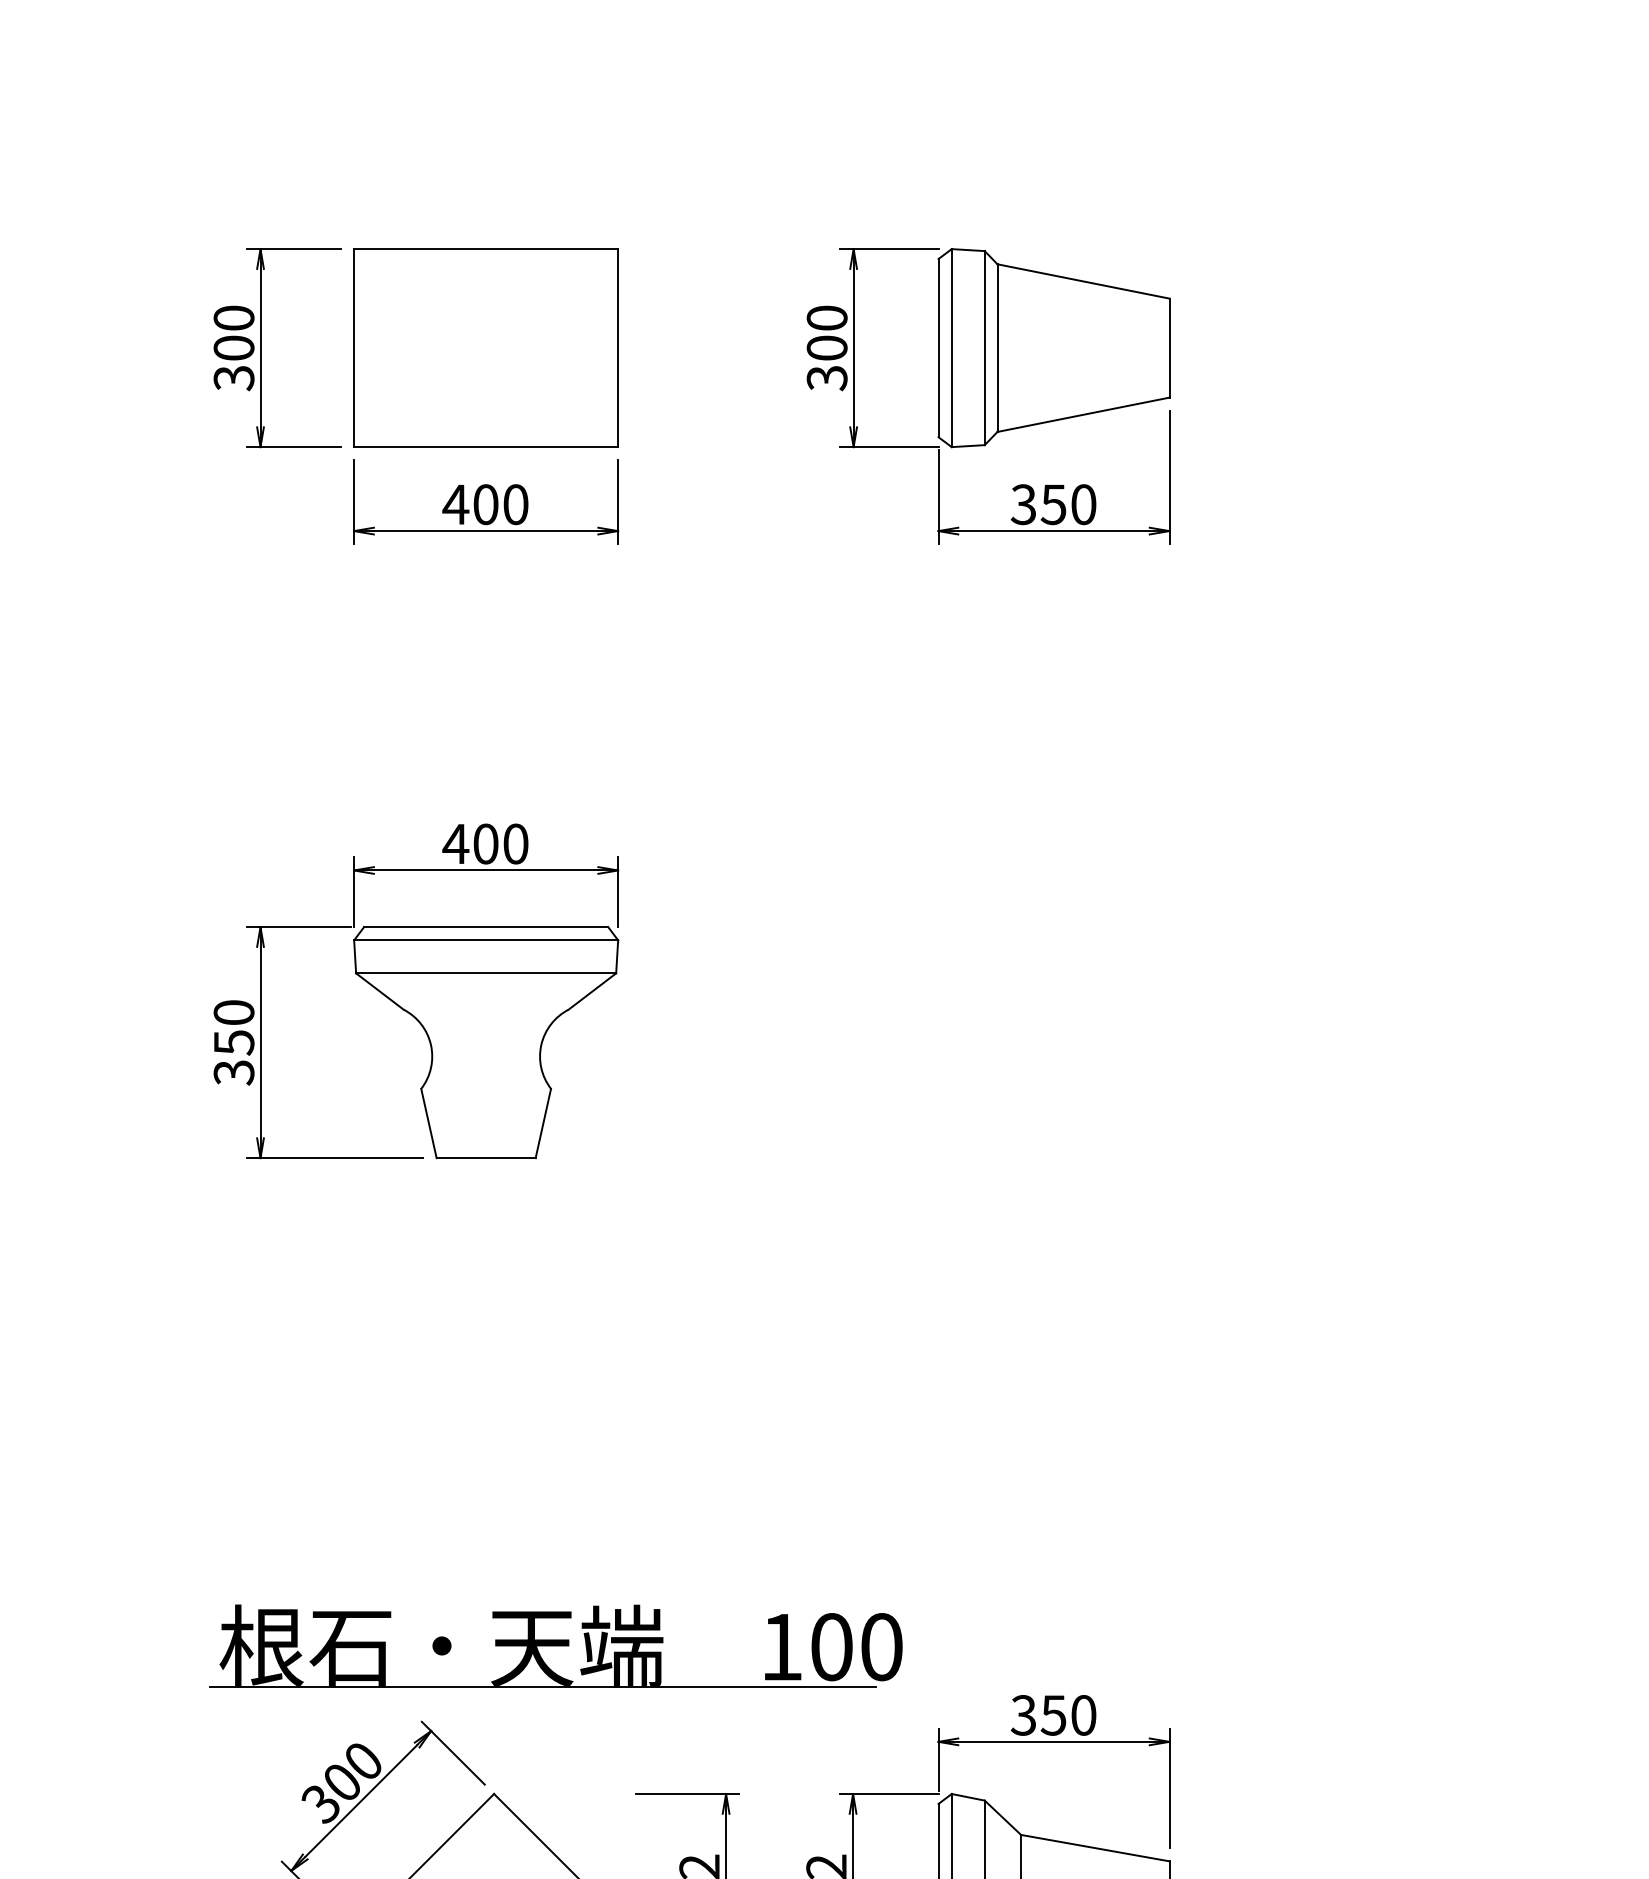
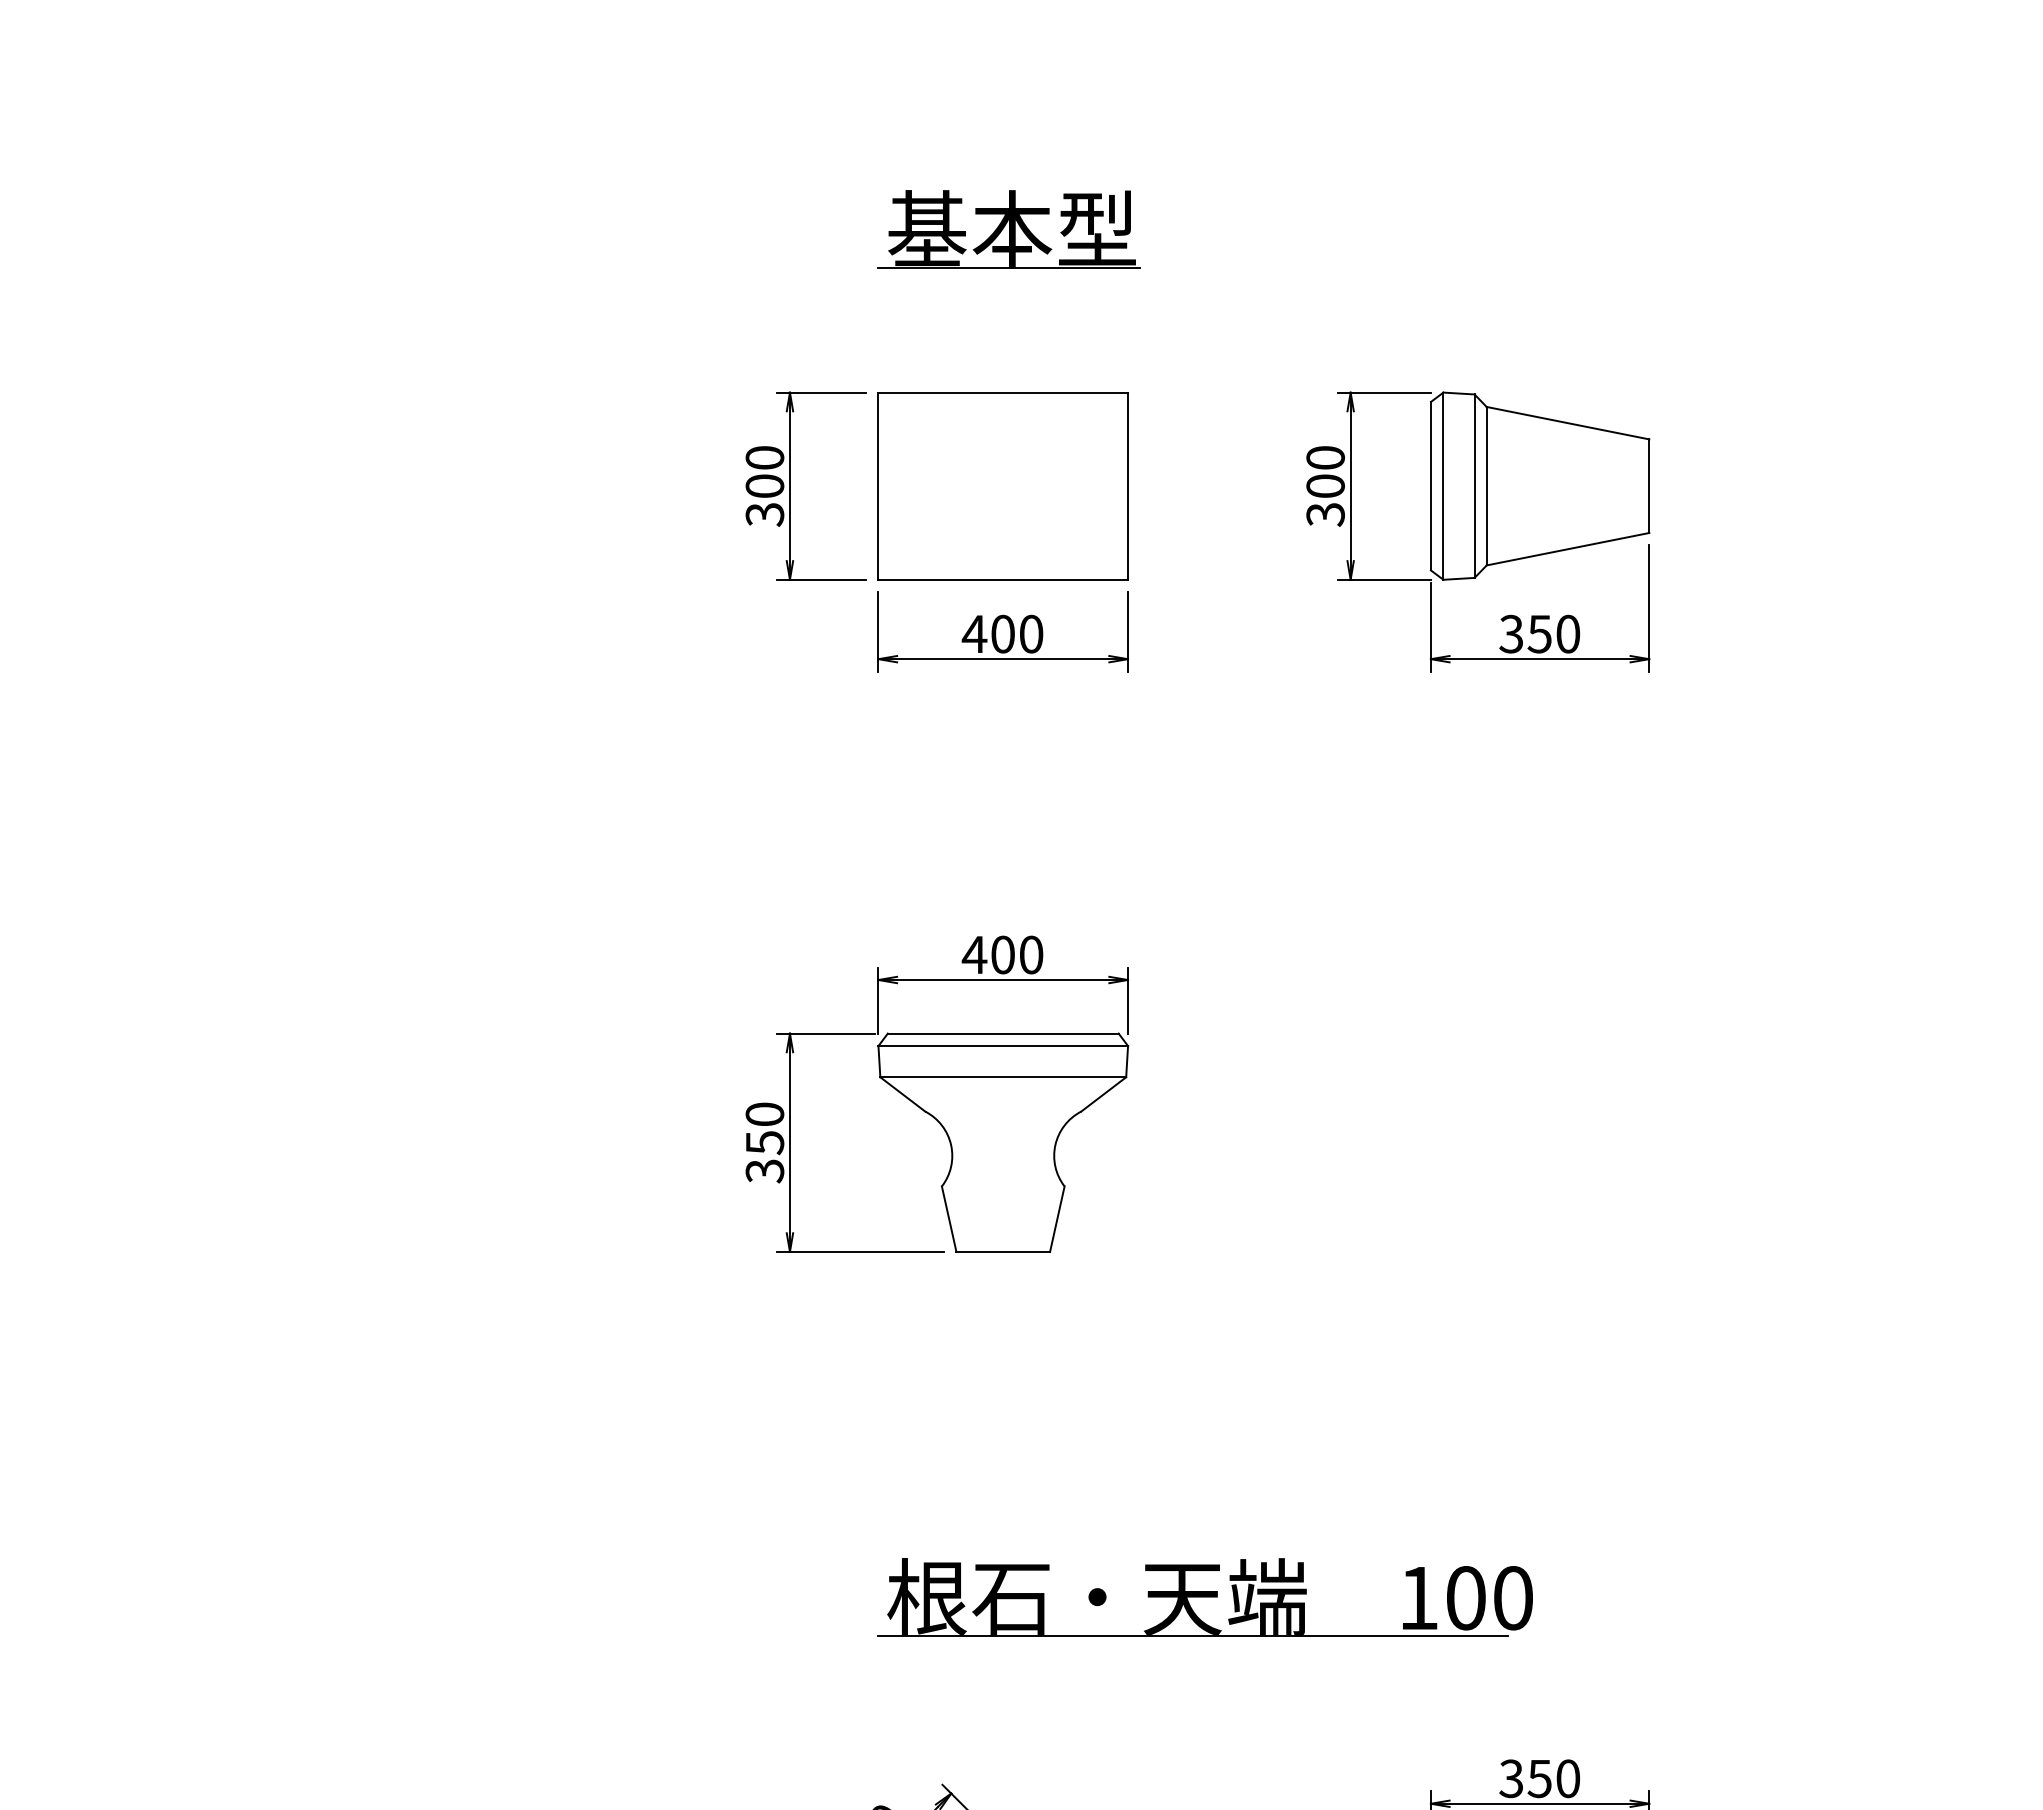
part: (491, 76) -> (1008, 229), added
part: (555, 1646) -> (1204, 1597), moved

